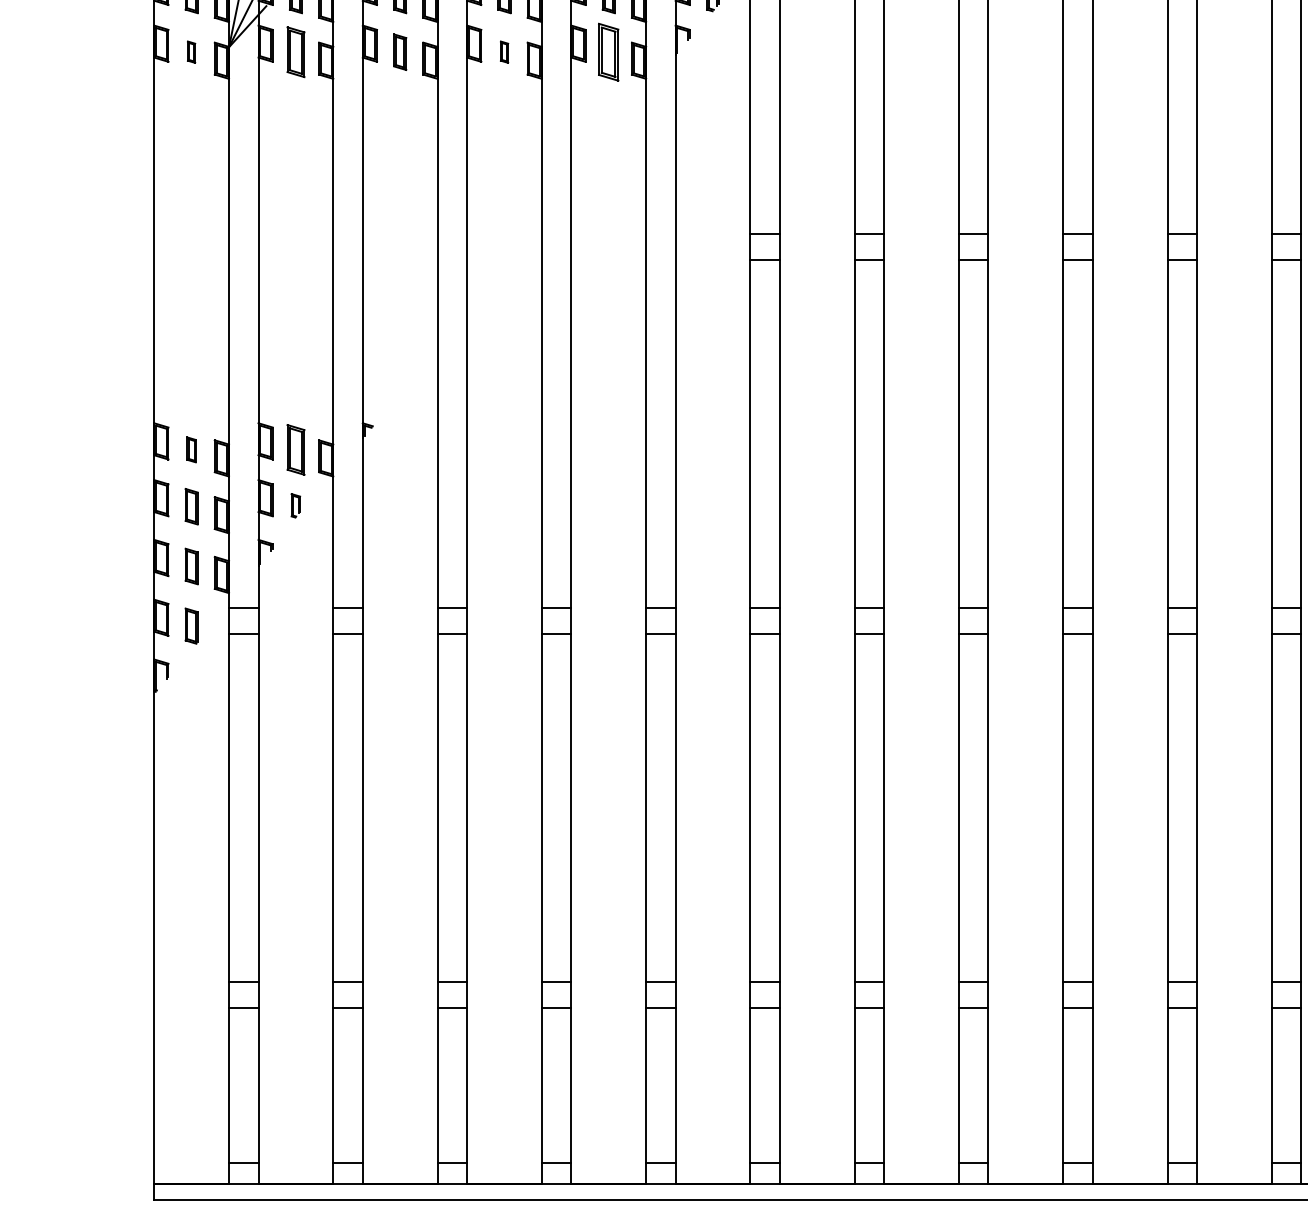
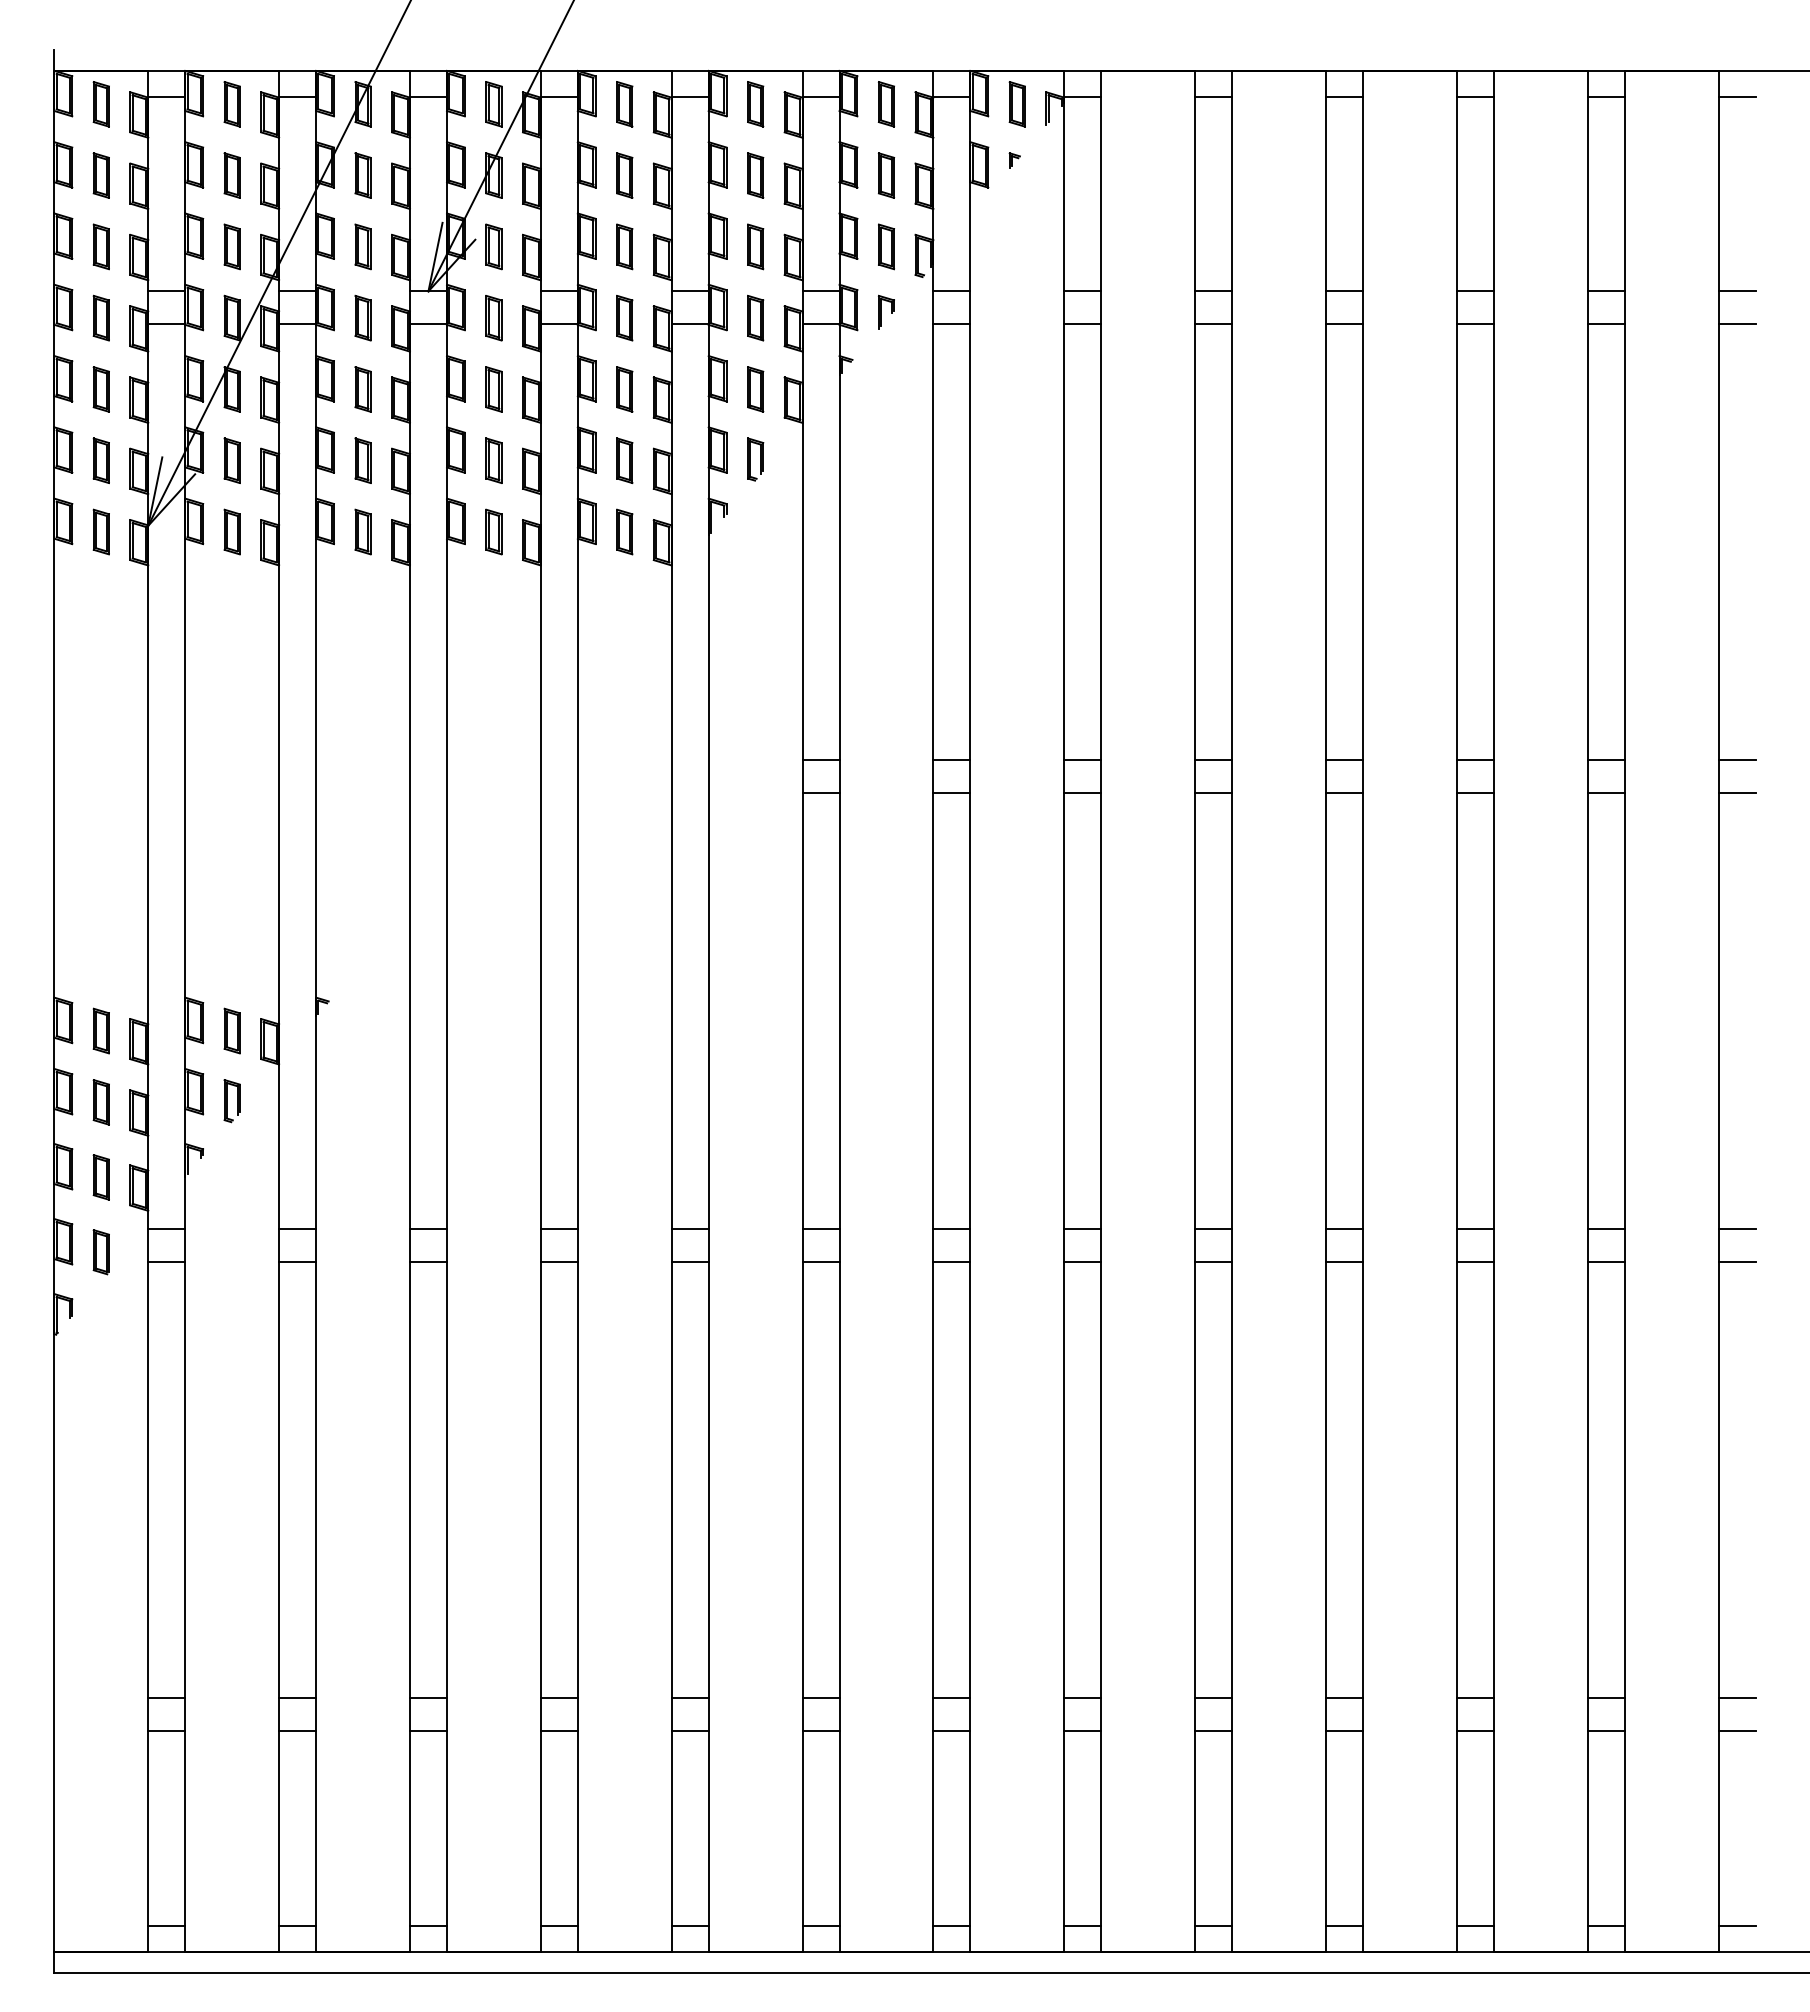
part: (190, 51) -> (100, 531), size x1.67
part: (295, 51) -> (231, 531), size x0.71
part: (504, 51) -> (493, 531), size x1.67
part: (608, 51) -> (624, 531), size x0.62
part: (190, 449) -> (100, 1030), size x1.43
part: (295, 449) -> (231, 1030), size x0.71
part: (295, 506) -> (231, 1101), size x1.43

